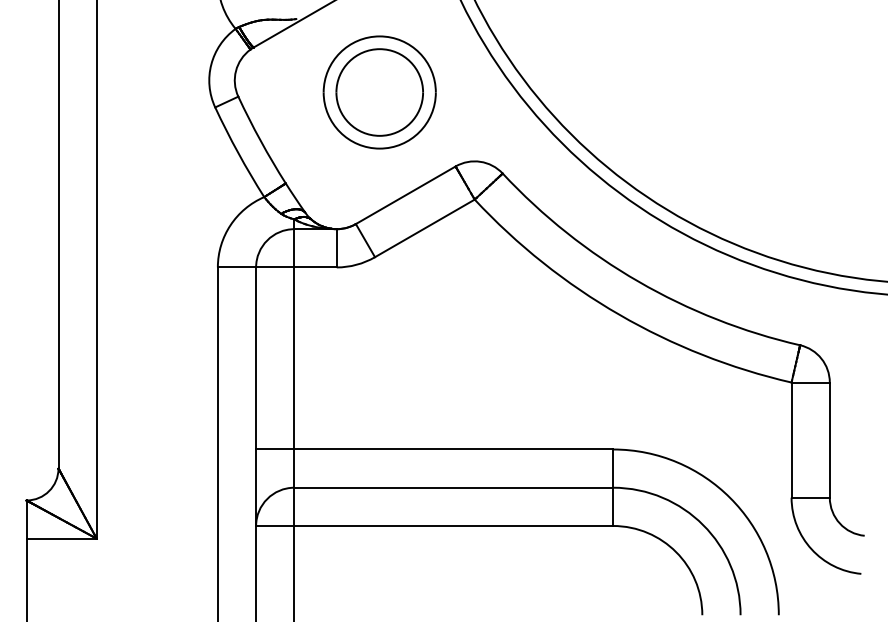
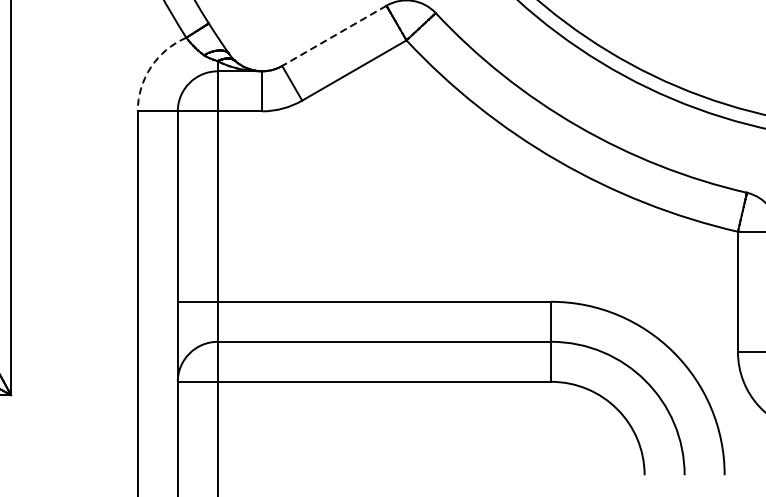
line: (405, 195) -> (334, 36), solid -> dashed
arc: (230, 225) -> (151, 67), solid -> dashed

